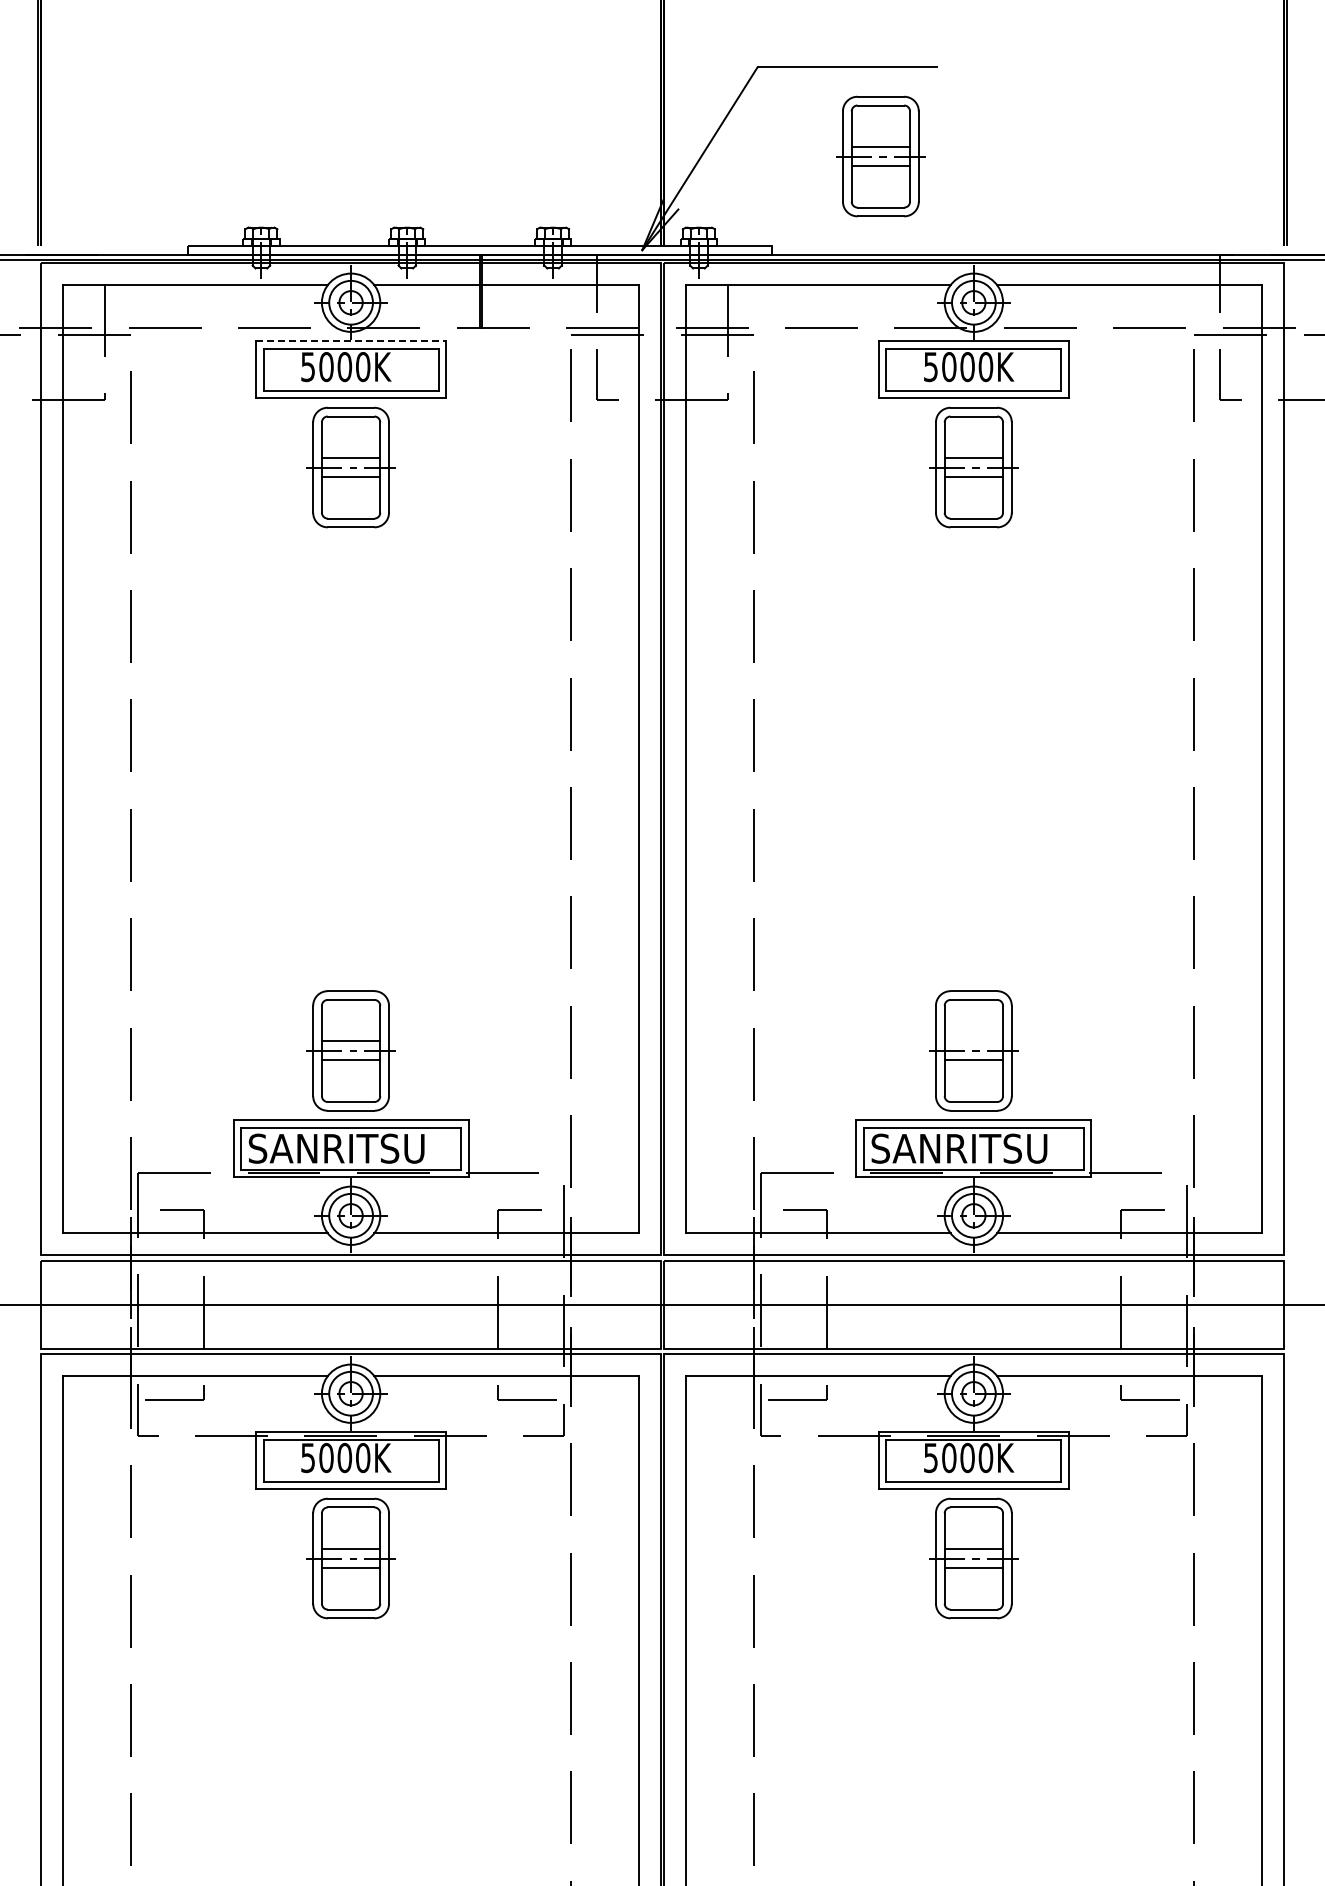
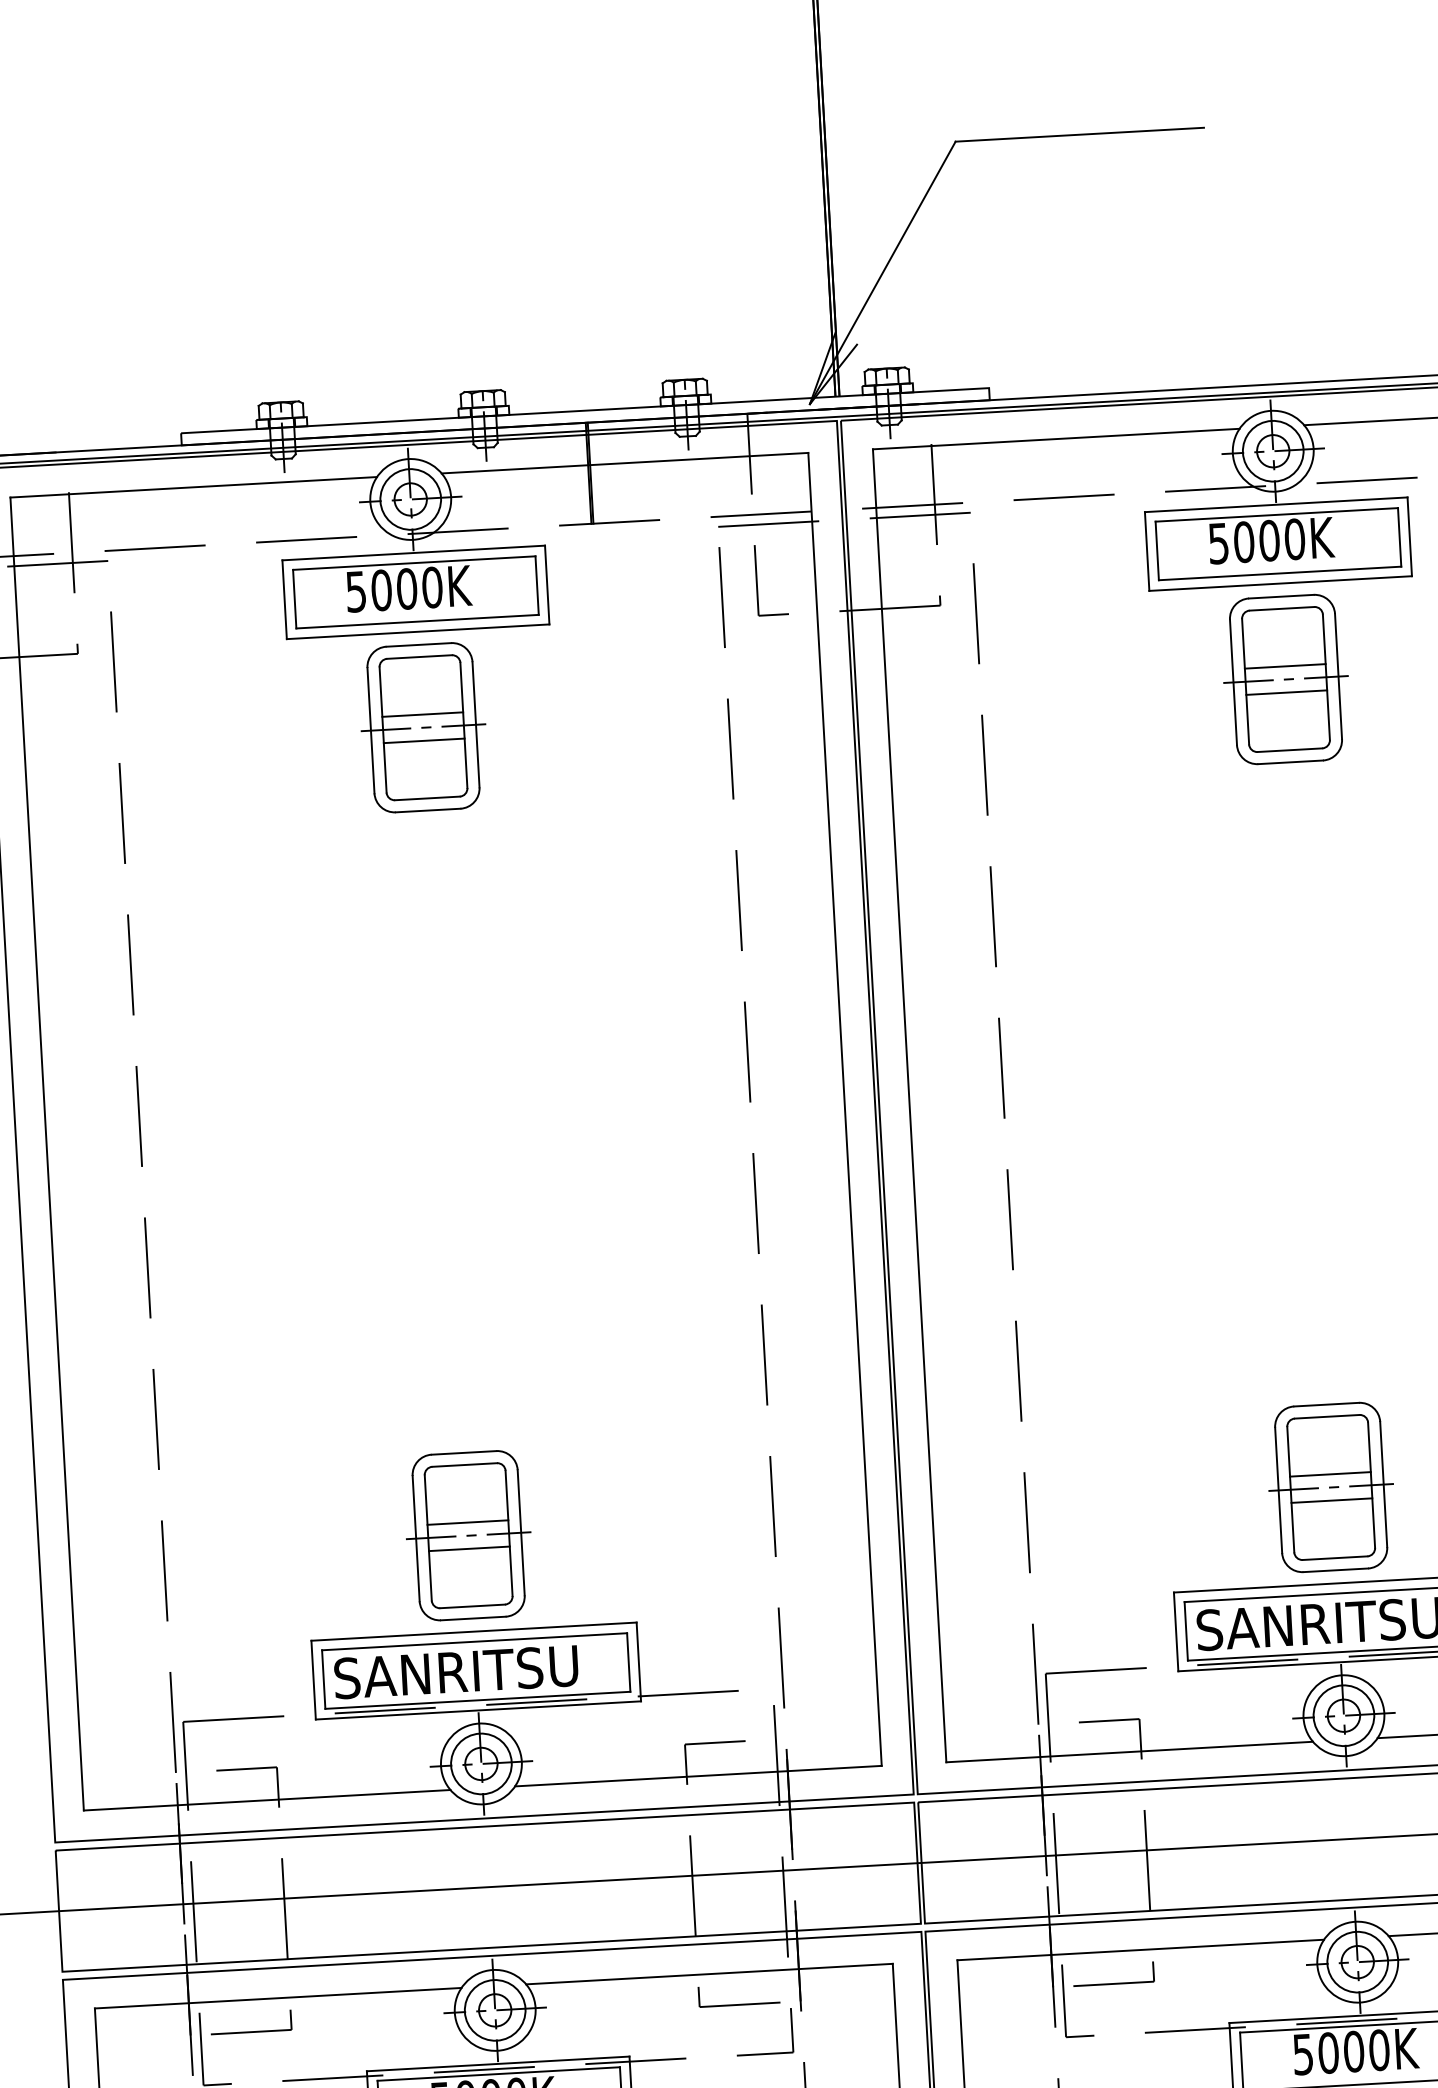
part: (880, 156) -> (1132, 255), removed
line: (351, 341) -> (414, 553), dashed -> solid
line: (973, 1041) -> (1329, 1474), added

